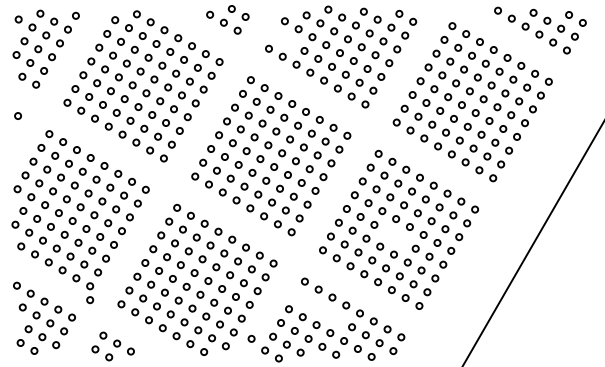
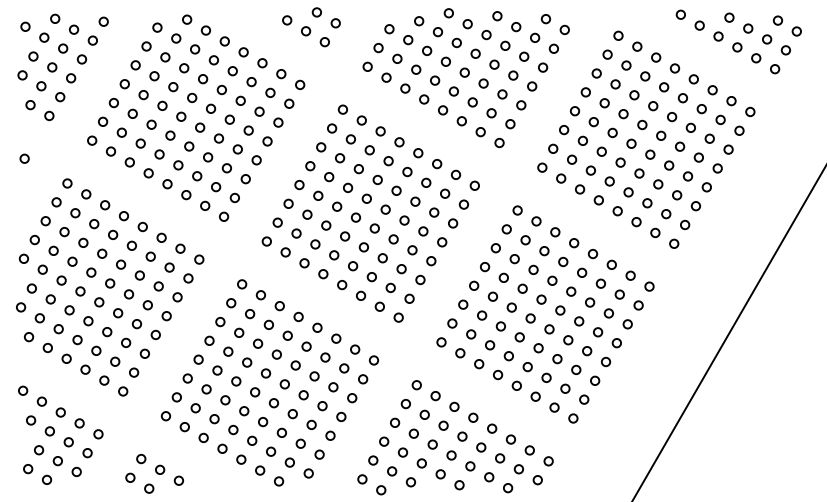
part: (283, 38) -> (387, 52), added
part: (394, 236) -> (539, 323), added
circle: (90, 300) -> (123, 410), removed
part: (317, 307) -> (434, 420), added
circle: (251, 338) -> (343, 462), removed

